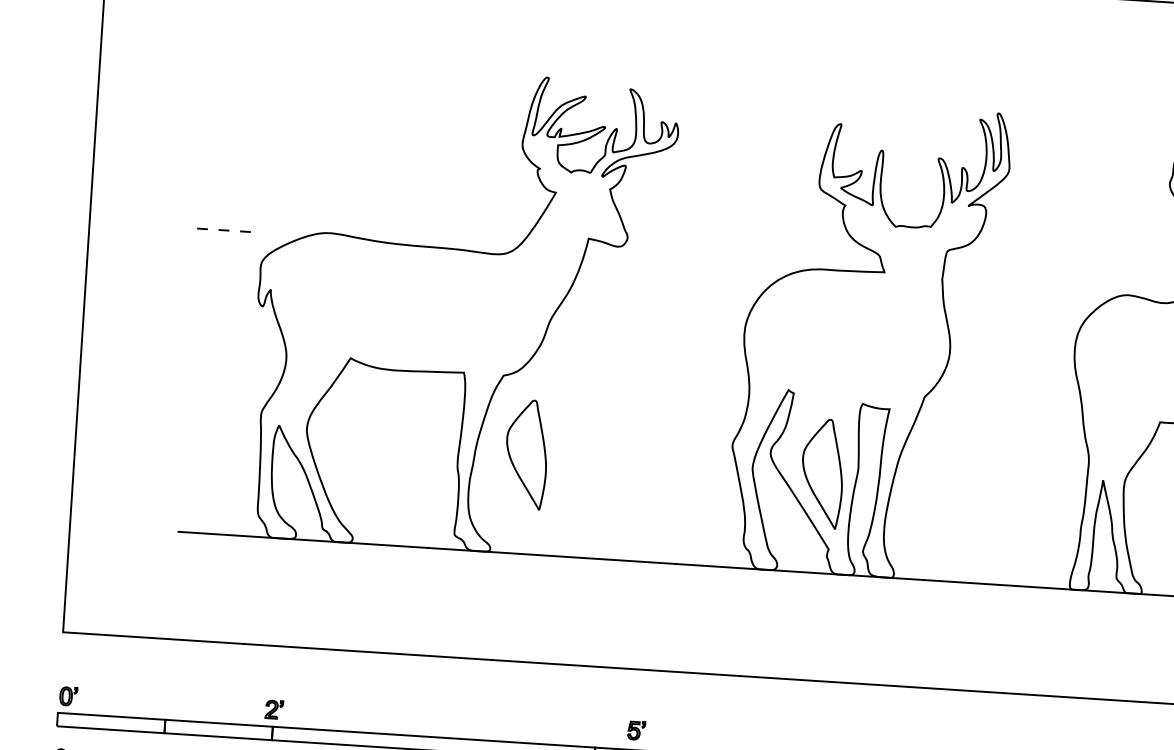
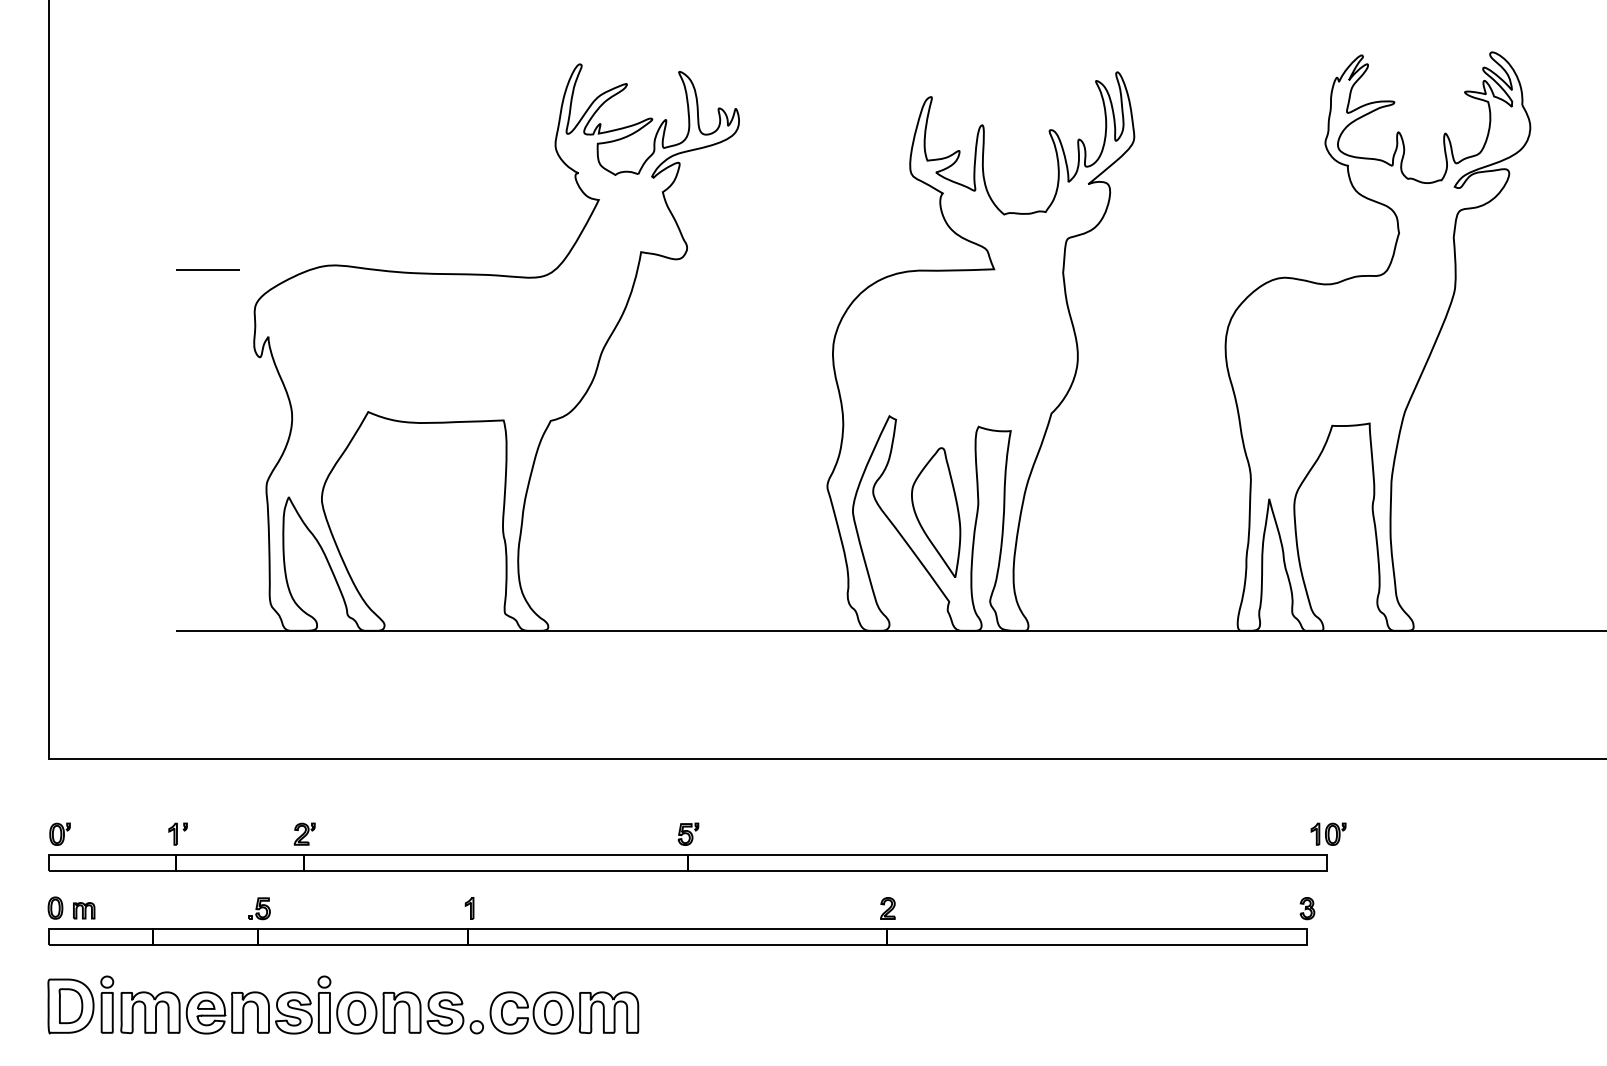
line: (224, 230) -> (208, 270), dashed -> solid
part: (526, 454) -> (584, 512), removed
part: (167, 702) -> (177, 833), added
part: (636, 729) -> (688, 833), moved

